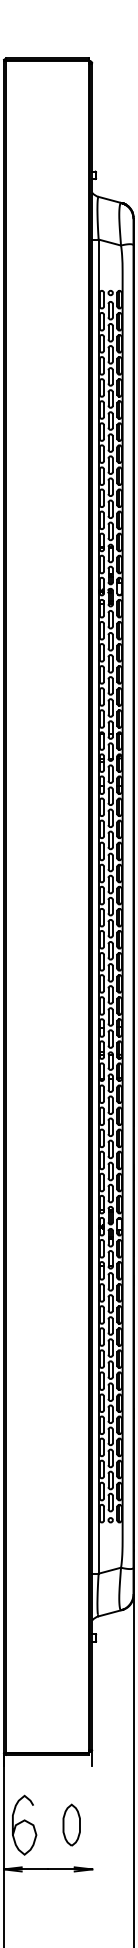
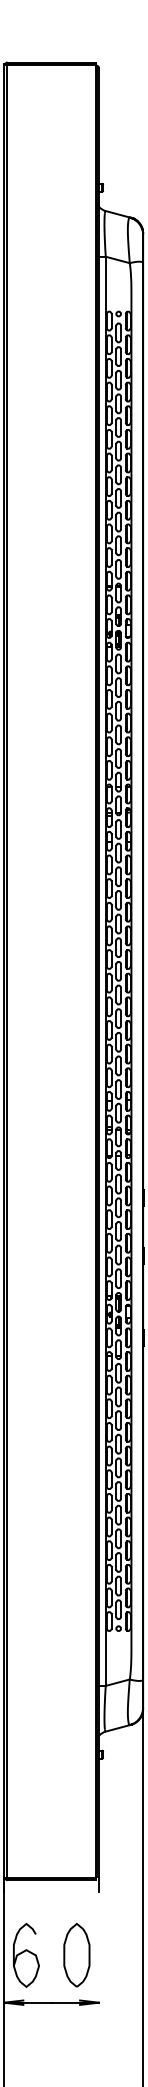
part: (71, 1825) -> (76, 1955), size x1.43

